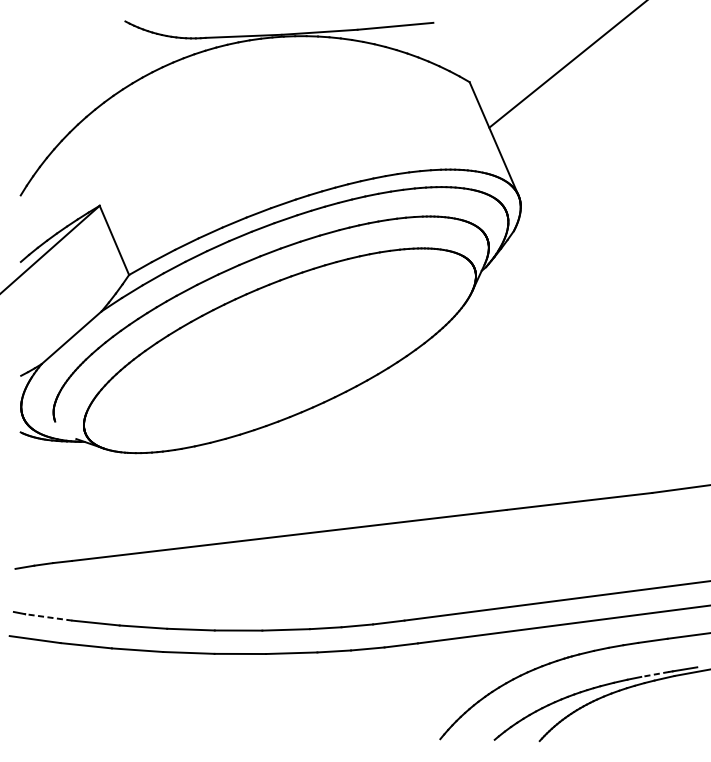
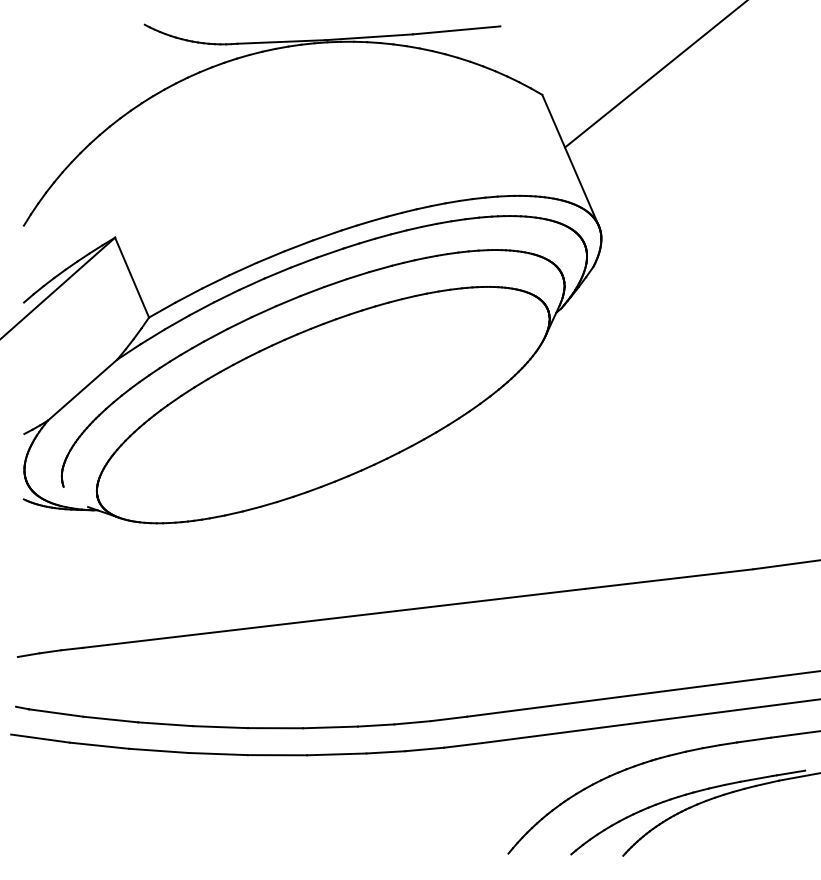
line: (48, 616) -> (55, 712), dashed -> solid
line: (655, 674) -> (756, 778), dashed -> solid

